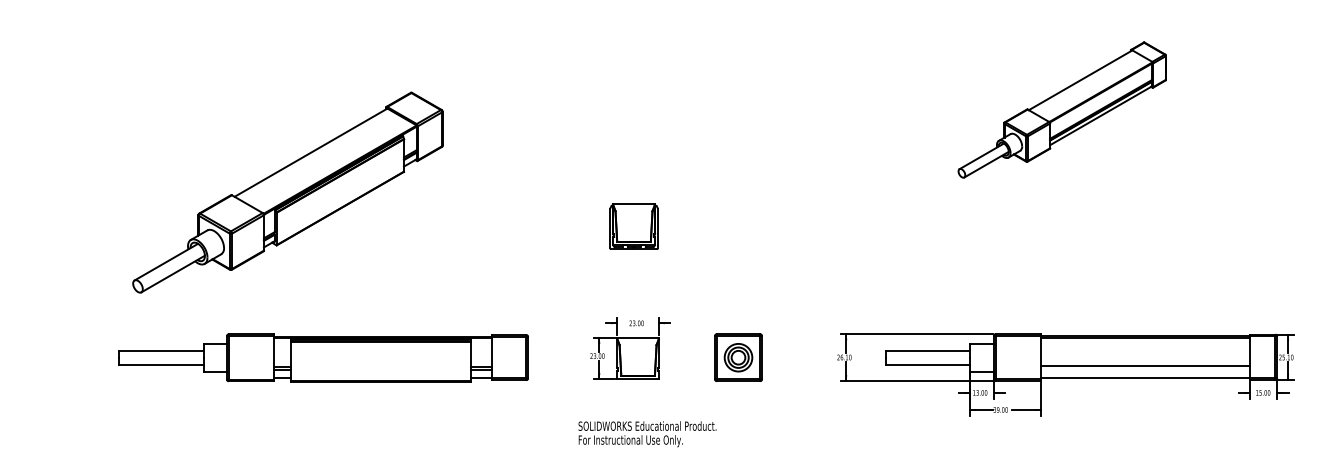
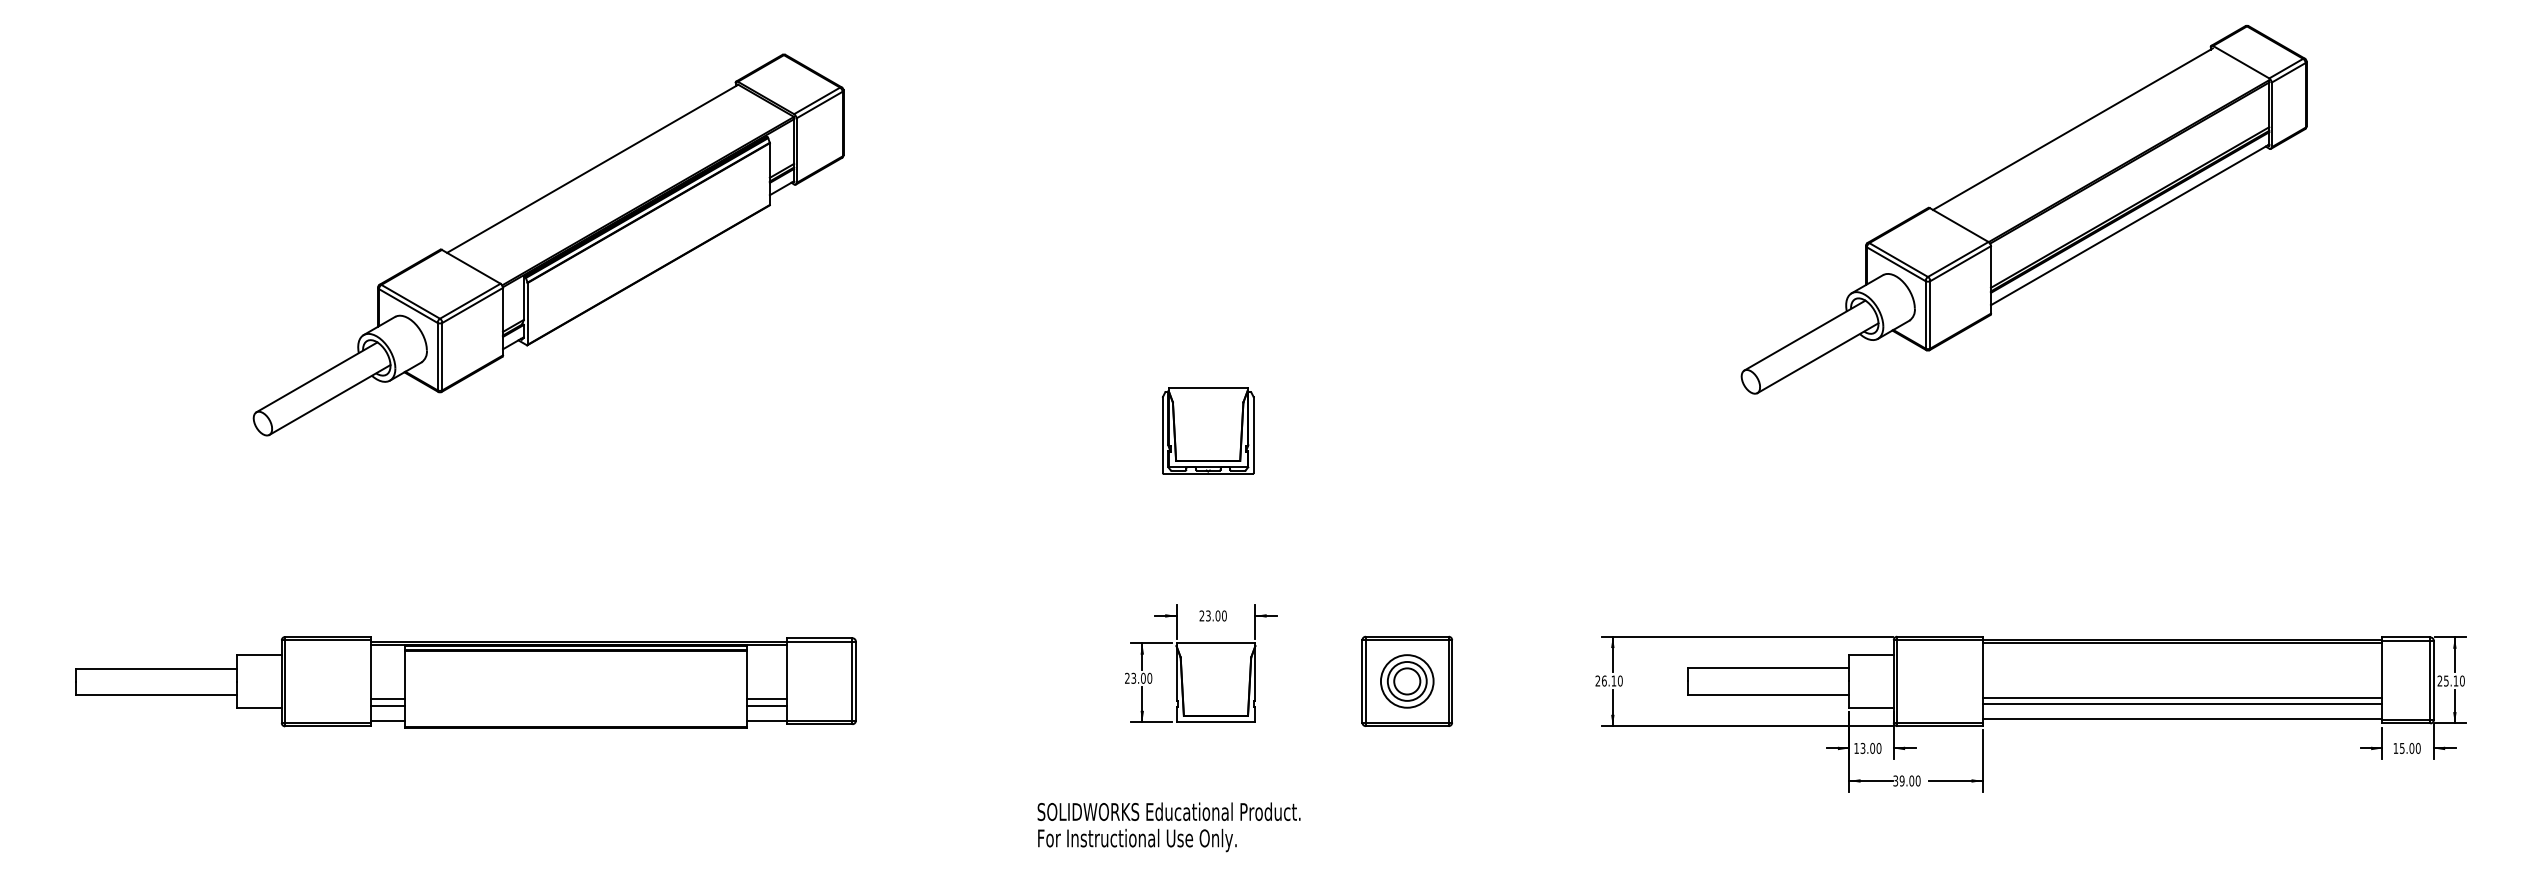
part: (1062, 109) -> (2024, 208), size x1.43
part: (287, 192) -> (547, 244), moved
part: (323, 357) -> (465, 681), moved
line: (1145, 369) -> (2182, 703), added
text: (647, 434) -> (1169, 827), moved

